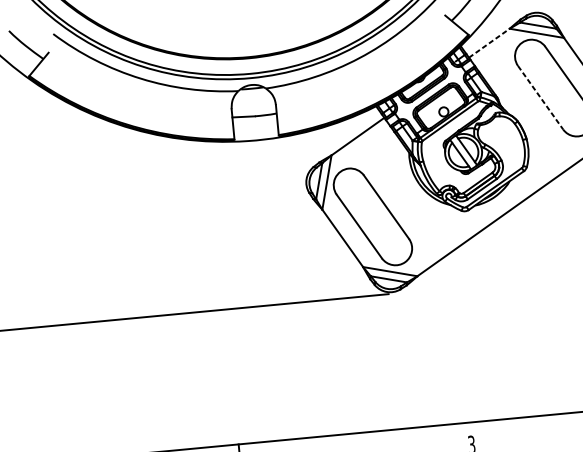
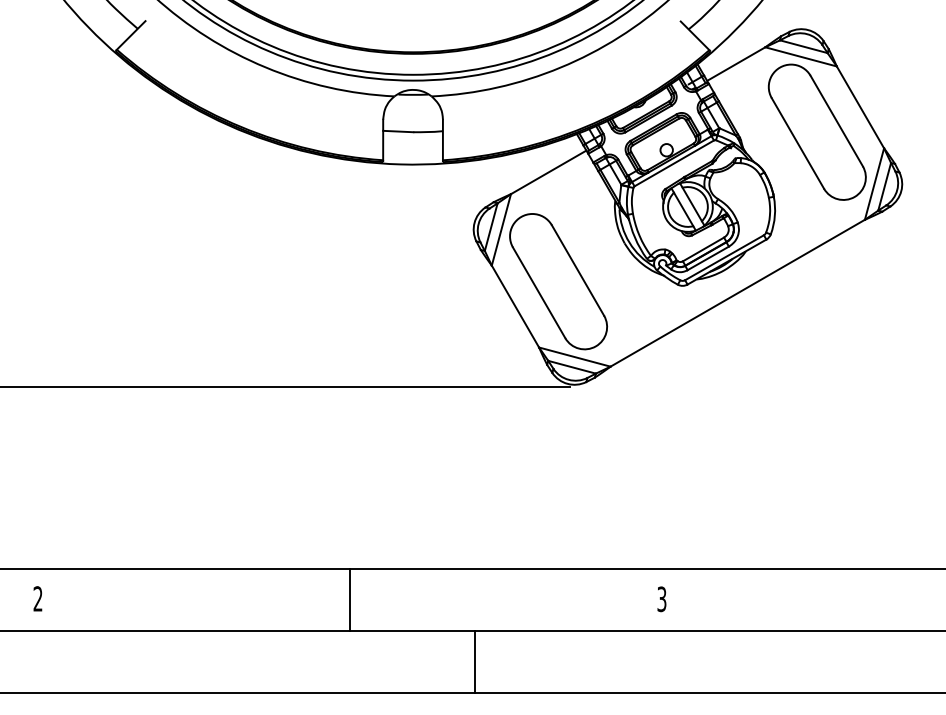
line: (489, 43) -> (736, 64), dashed -> solid
line: (541, 97) -> (798, 143), dashed -> solid

